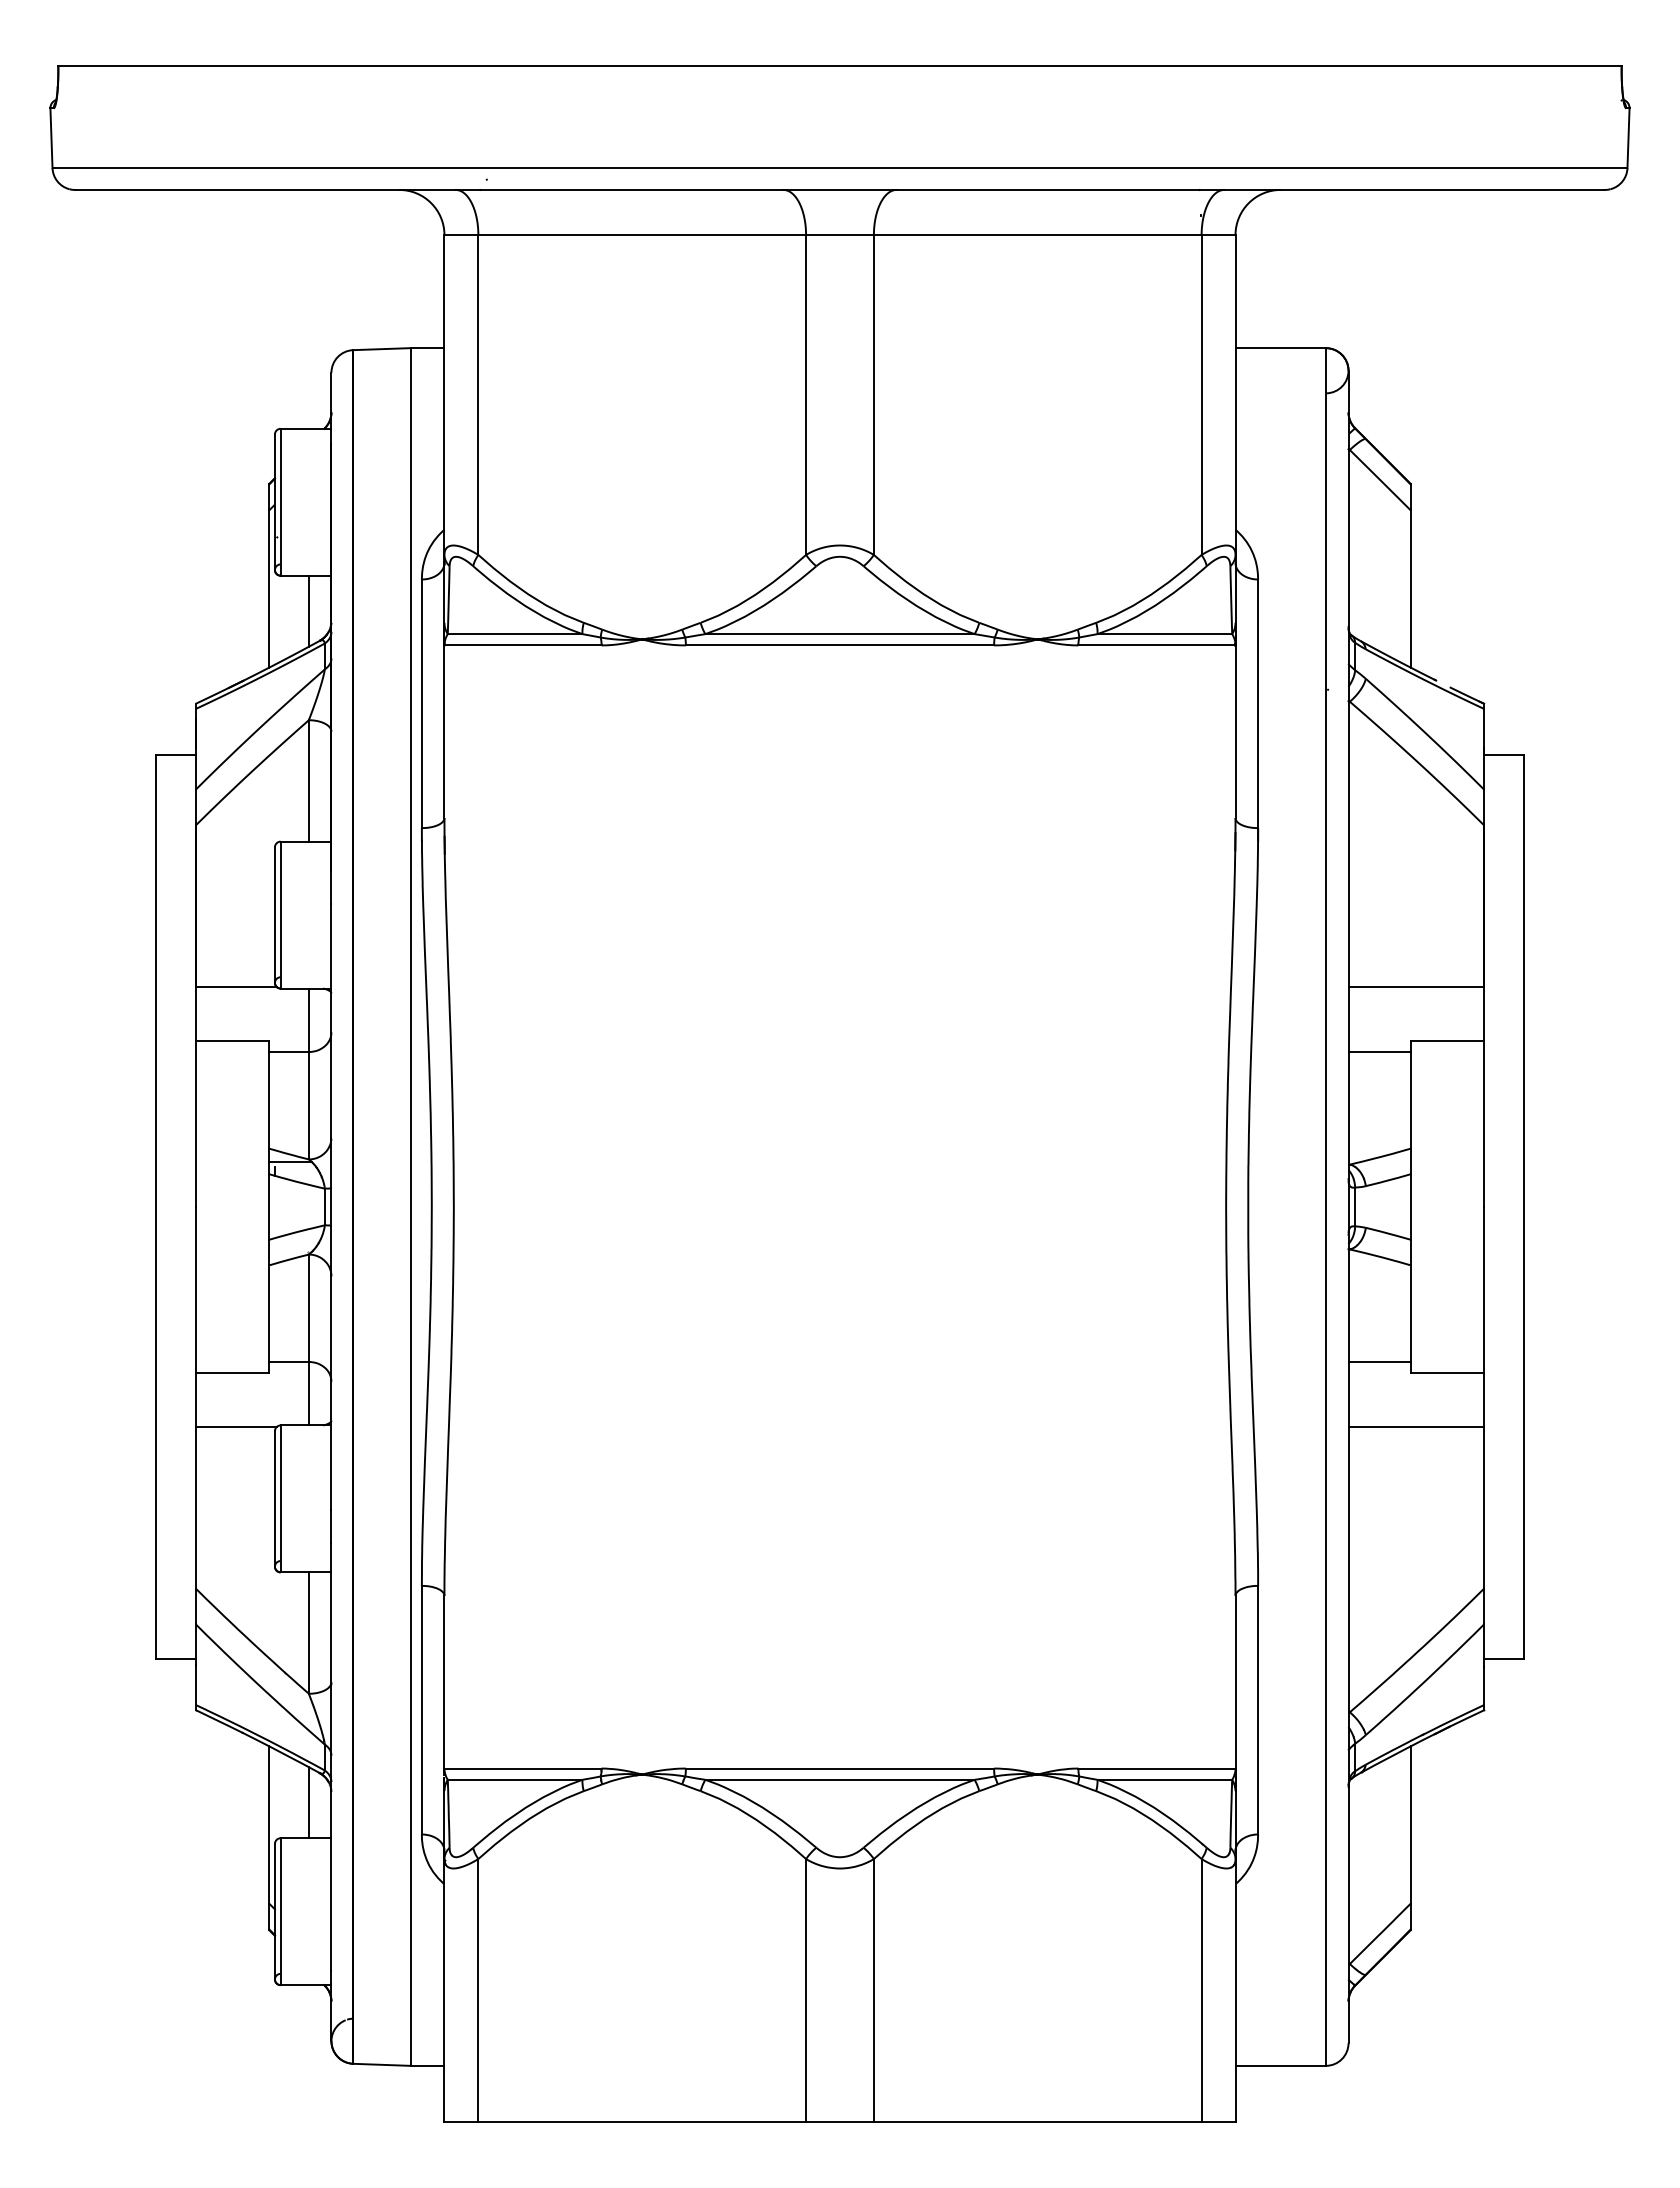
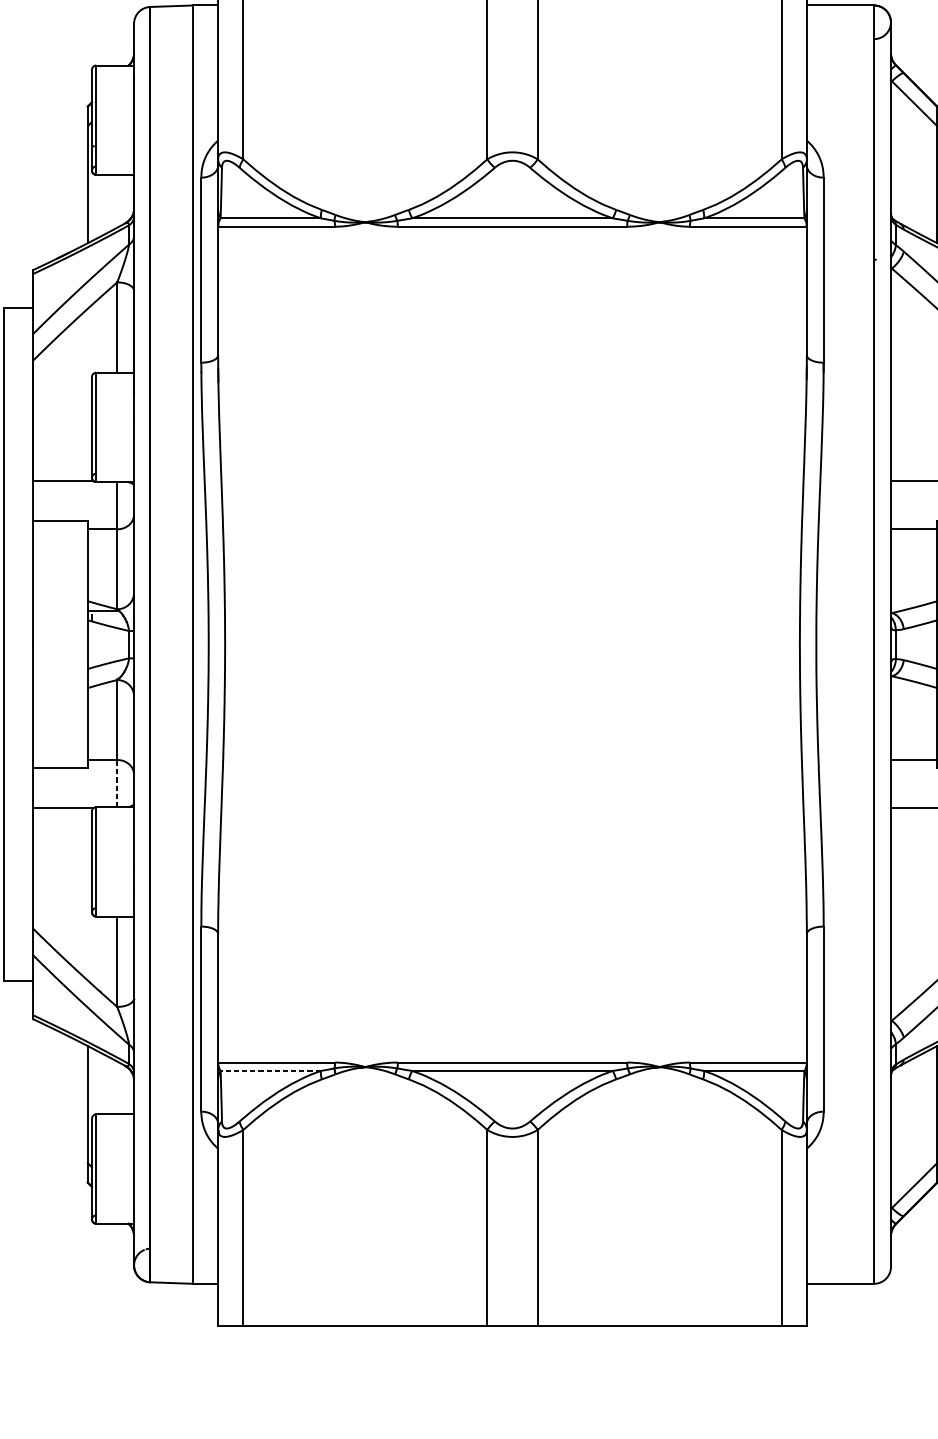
line: (308, 610) -> (116, 200), removed
line: (308, 1393) -> (116, 783), solid -> dashed
line: (514, 1779) -> (270, 1070), solid -> dashed
line: (308, 1802) -> (116, 1087), removed

